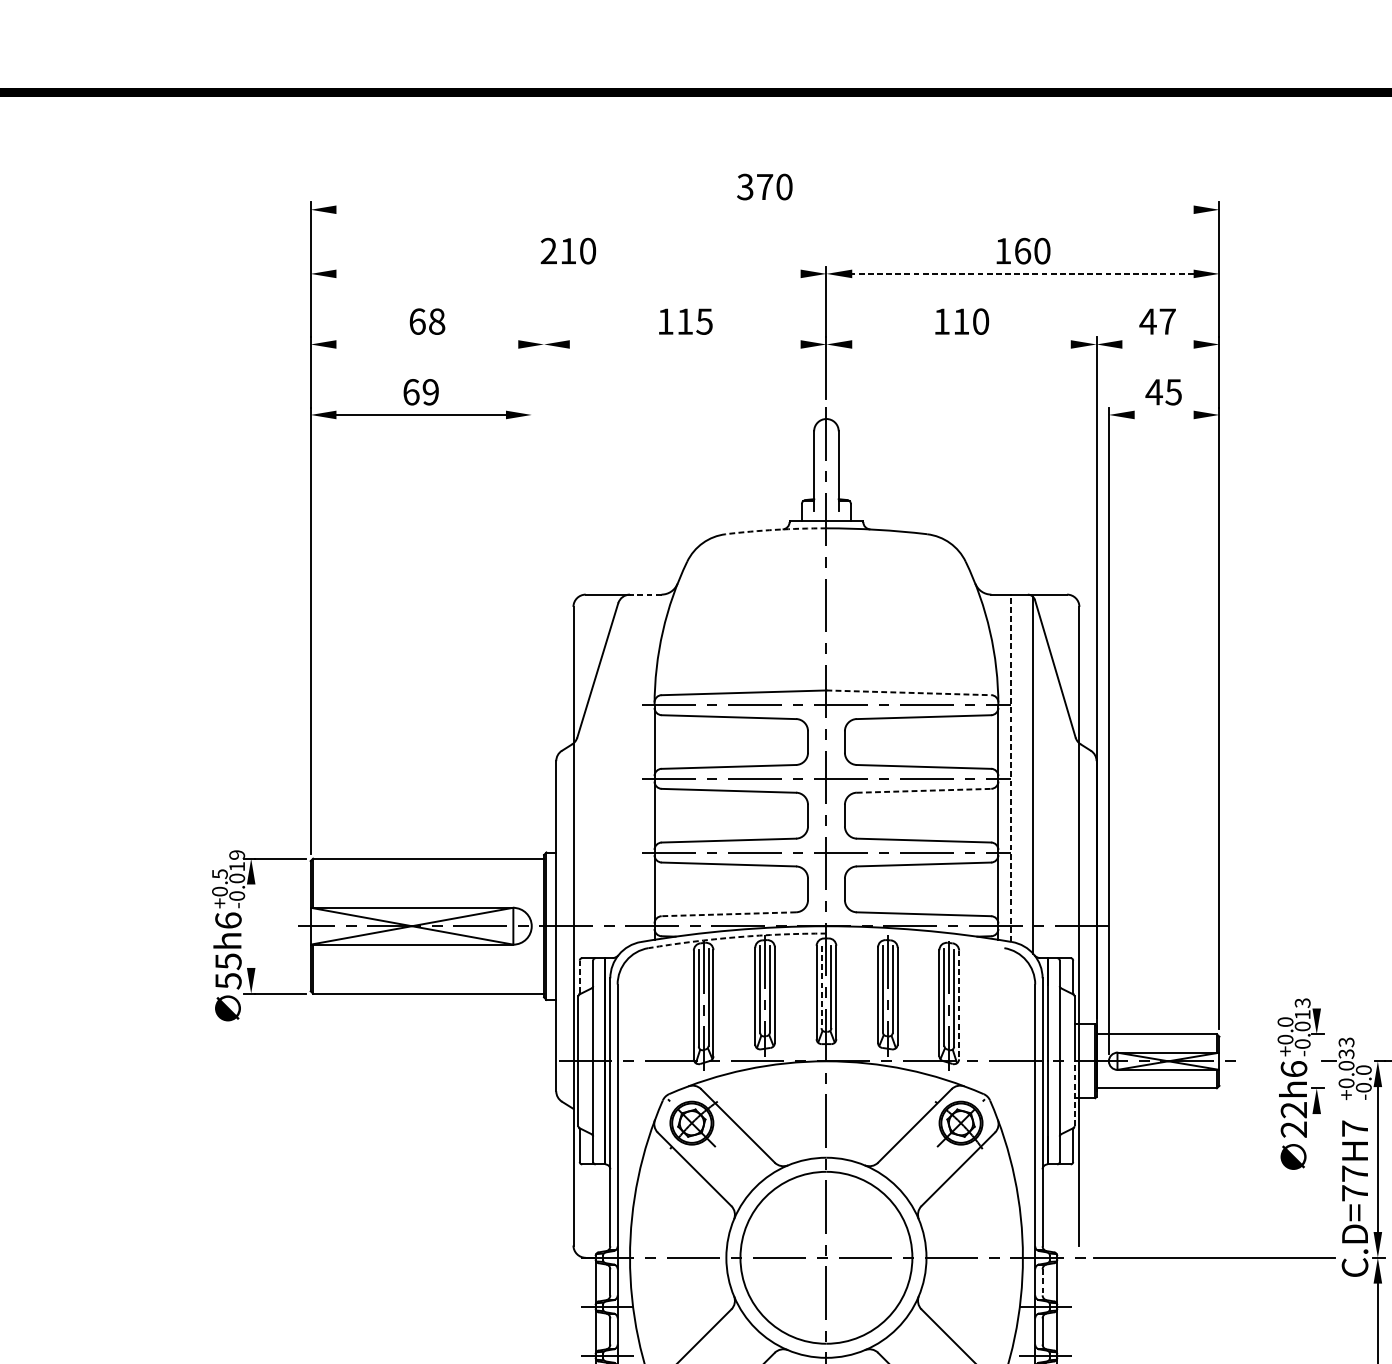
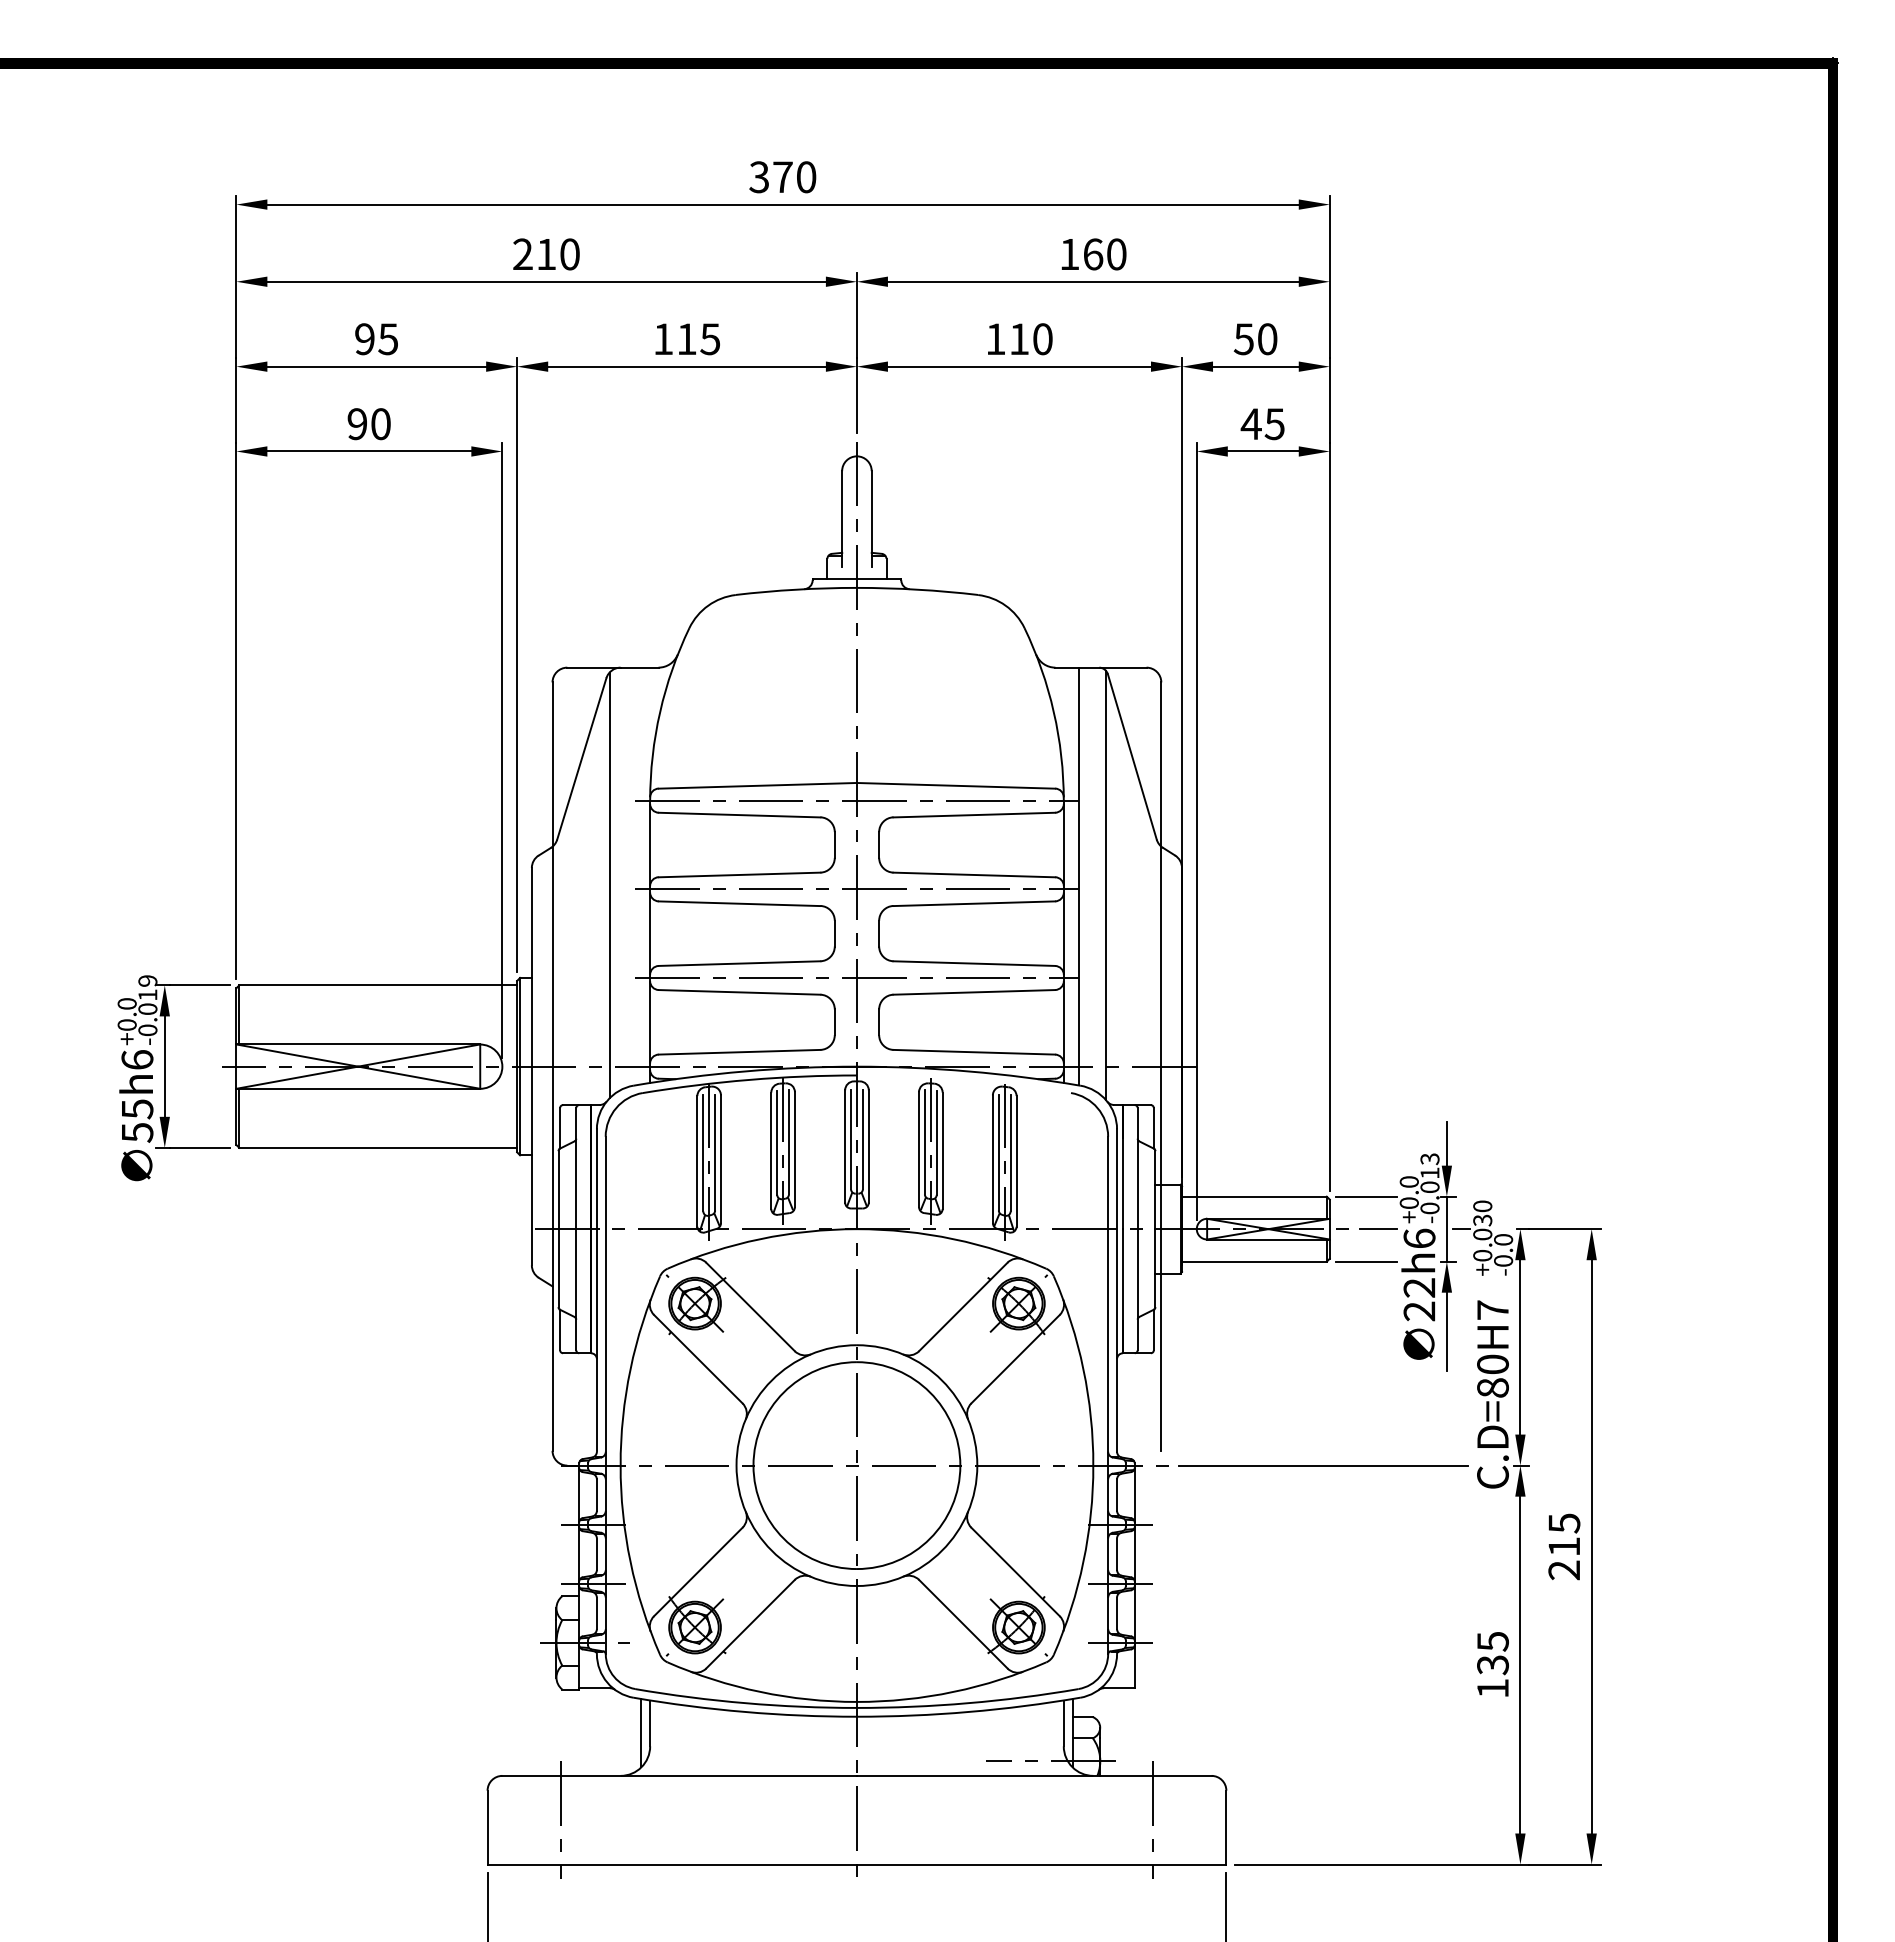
line: (764, 209) -> (782, 204), added
line: (568, 273) -> (546, 281), added
line: (1022, 273) -> (1092, 281), dashed -> solid
text: (427, 321) -> (376, 339), 68 -> 95
text: (1157, 321) -> (1255, 339), 47 -> 50
line: (427, 344) -> (376, 366), added
line: (684, 344) -> (686, 366), added
line: (960, 344) -> (1018, 366), added
line: (1157, 344) -> (1255, 366), added
text: (420, 392) -> (368, 424), 69 -> 90
line: (1163, 414) -> (1262, 451), added
arc: (776, 529) -> (796, 589), dashed -> solid
line: (544, 592) -> (517, 664), added
line: (645, 594) -> (639, 667), dashed -> solid
line: (531, 662) -> (502, 749), added
line: (909, 692) -> (956, 785), dashed -> solid
line: (1010, 768) -> (1078, 876), dashed -> solid
line: (620, 775) -> (609, 885), added
line: (924, 790) -> (974, 903), dashed -> solid
text: (219, 873) -> (126, 1003), +0.5 -> +0.0
line: (728, 914) -> (739, 1052), dashed -> solid
line: (250, 926) -> (164, 1066), added
arc: (737, 936) -> (749, 1079), dashed -> solid
line: (580, 976) -> (560, 1127), dashed -> solid
line: (821, 987) -> (851, 1140), dashed -> solid
line: (1316, 990) -> (1446, 1143), added
line: (959, 1005) -> (1016, 1161), dashed -> solid
line: (1249, 1034) -> (1366, 1196), added
text: (1346, 1042) -> (1482, 1206), +0.033 -> +0.030
line: (1316, 1060) -> (1446, 1228), added
line: (1259, 1061) -> (1378, 1229), added
line: (1249, 1088) -> (1366, 1261), added
line: (1074, 1093) -> (1155, 1268), dashed -> solid
line: (1316, 1146) -> (1446, 1331), added
text: (1354, 1182) -> (1492, 1375), C.D=77H7 -> C.D=80H7
line: (1042, 1282) -> (1117, 1495), dashed -> solid

